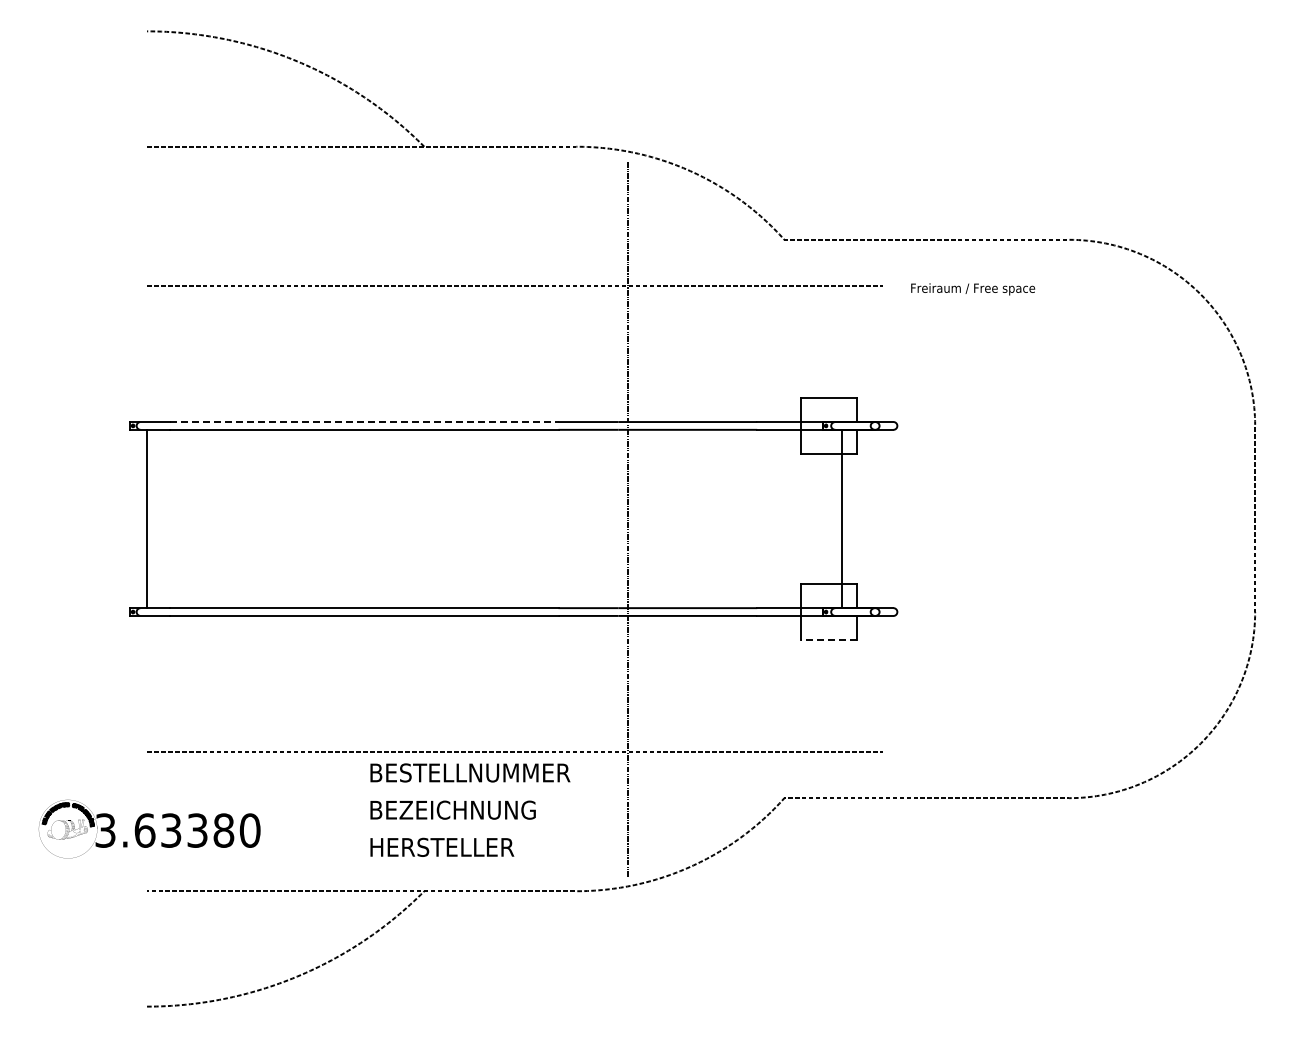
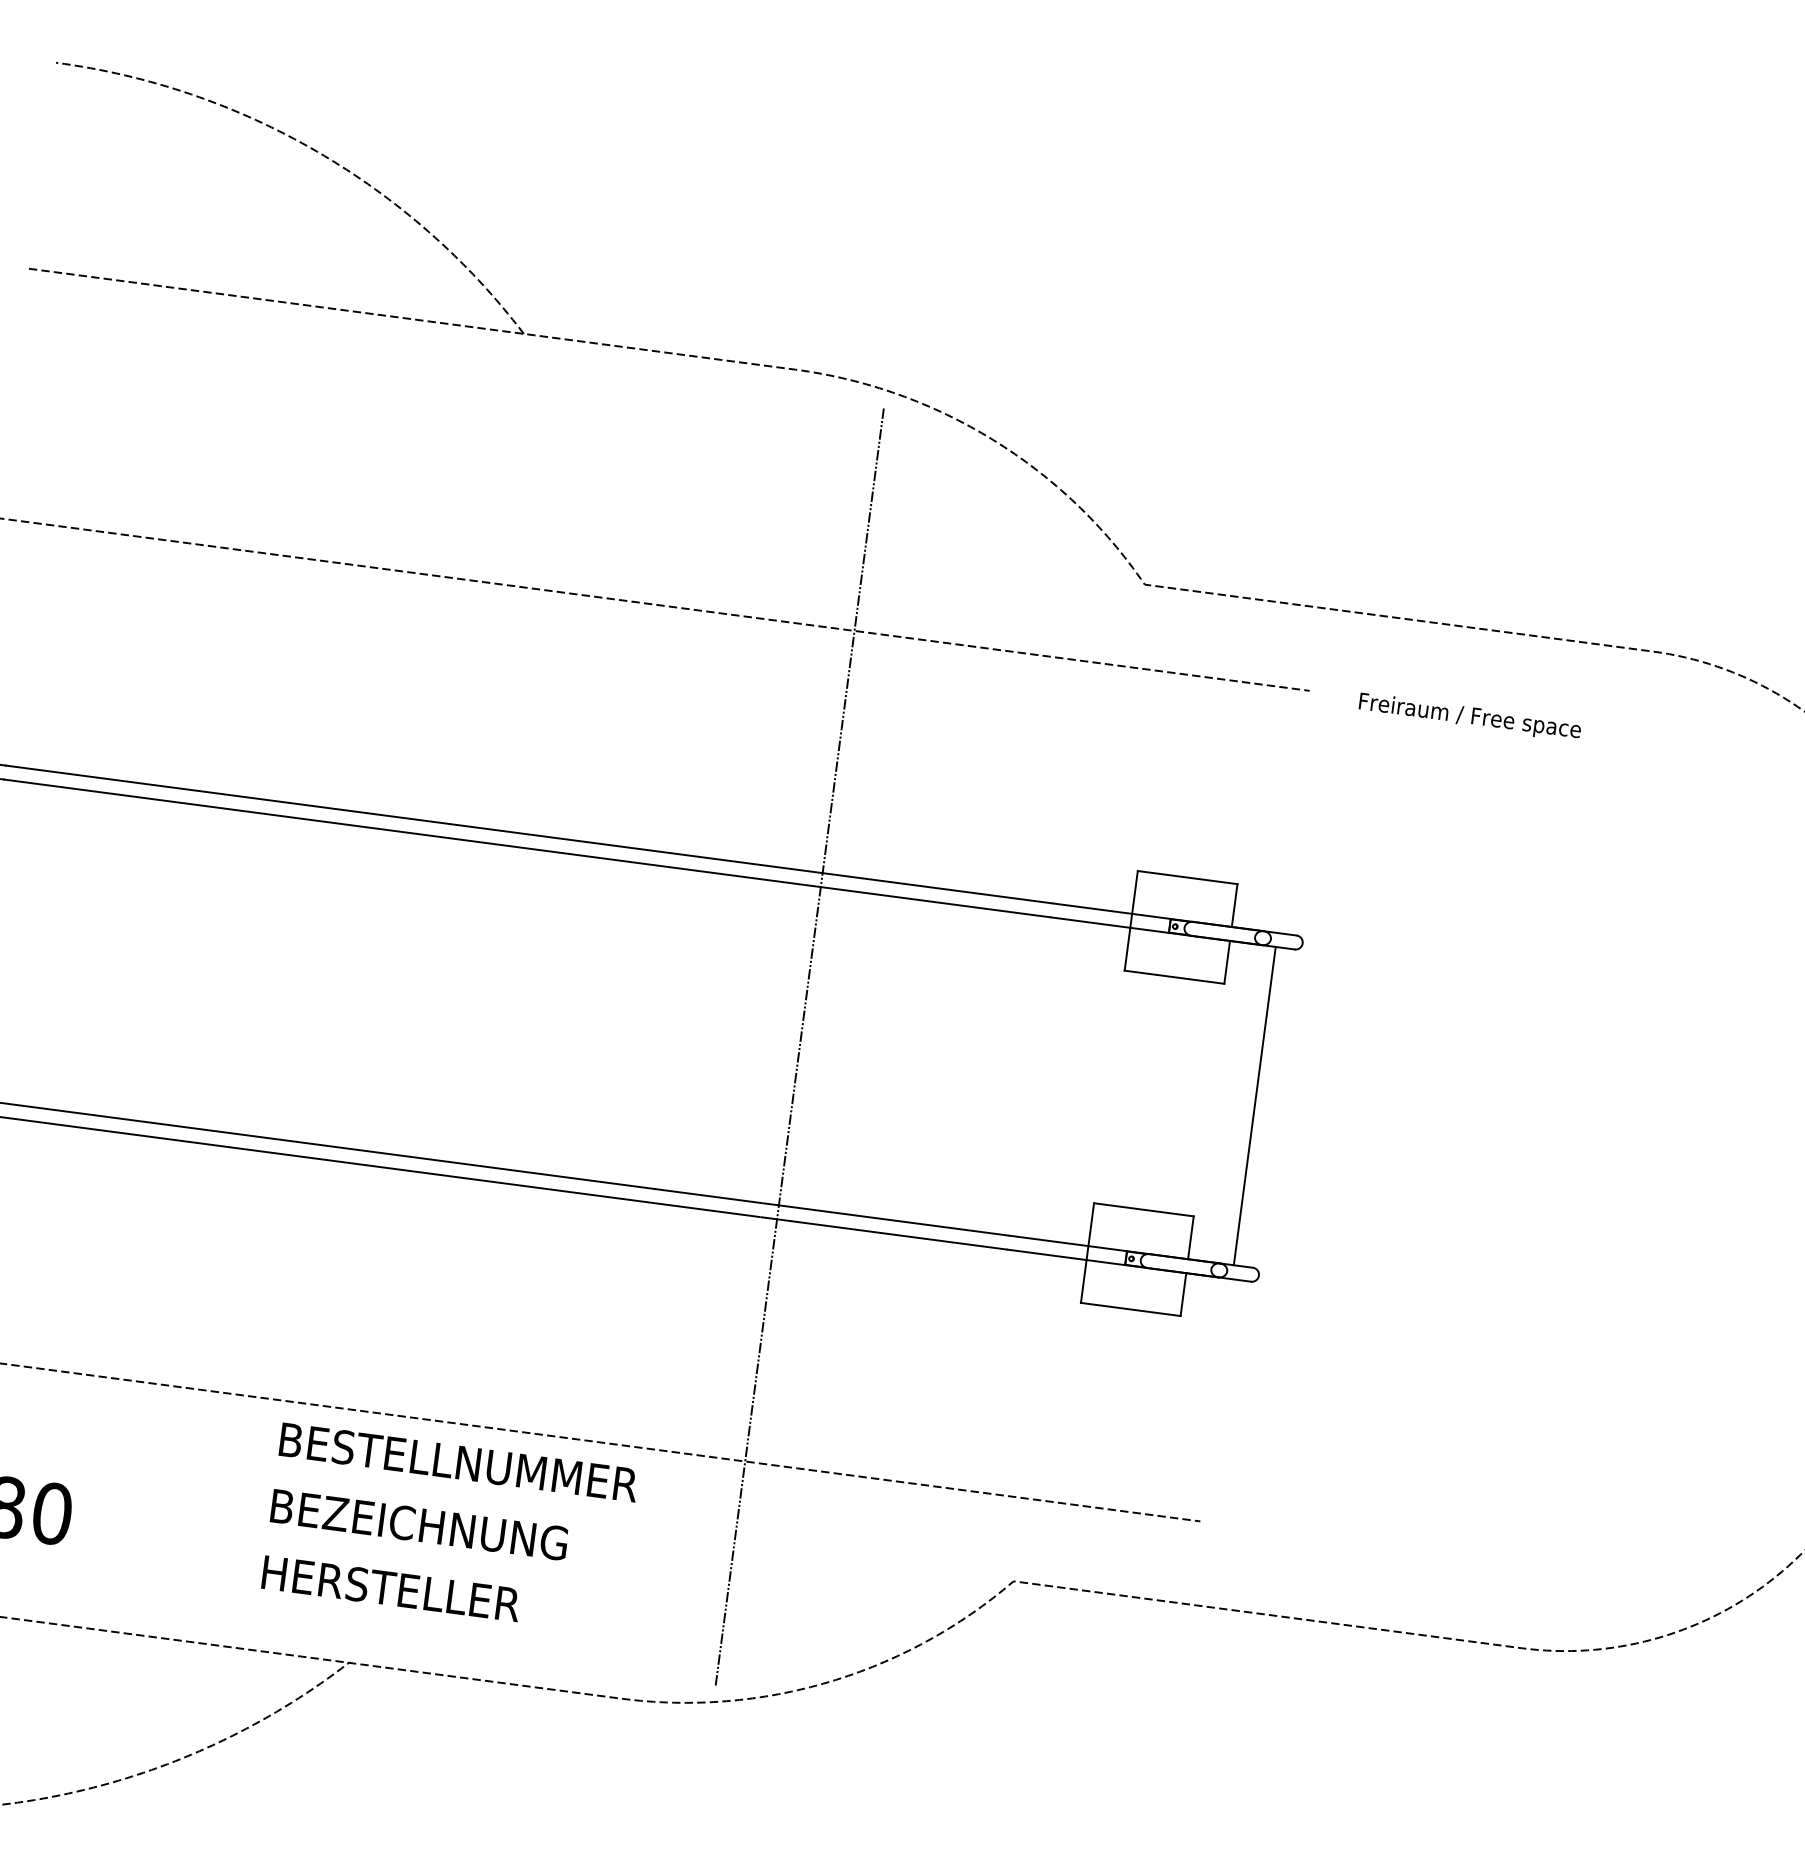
line: (364, 422) -> (352, 812), dashed -> solid
line: (841, 518) -> (1254, 1105), moved
line: (829, 639) -> (1131, 1308), dashed -> solid

